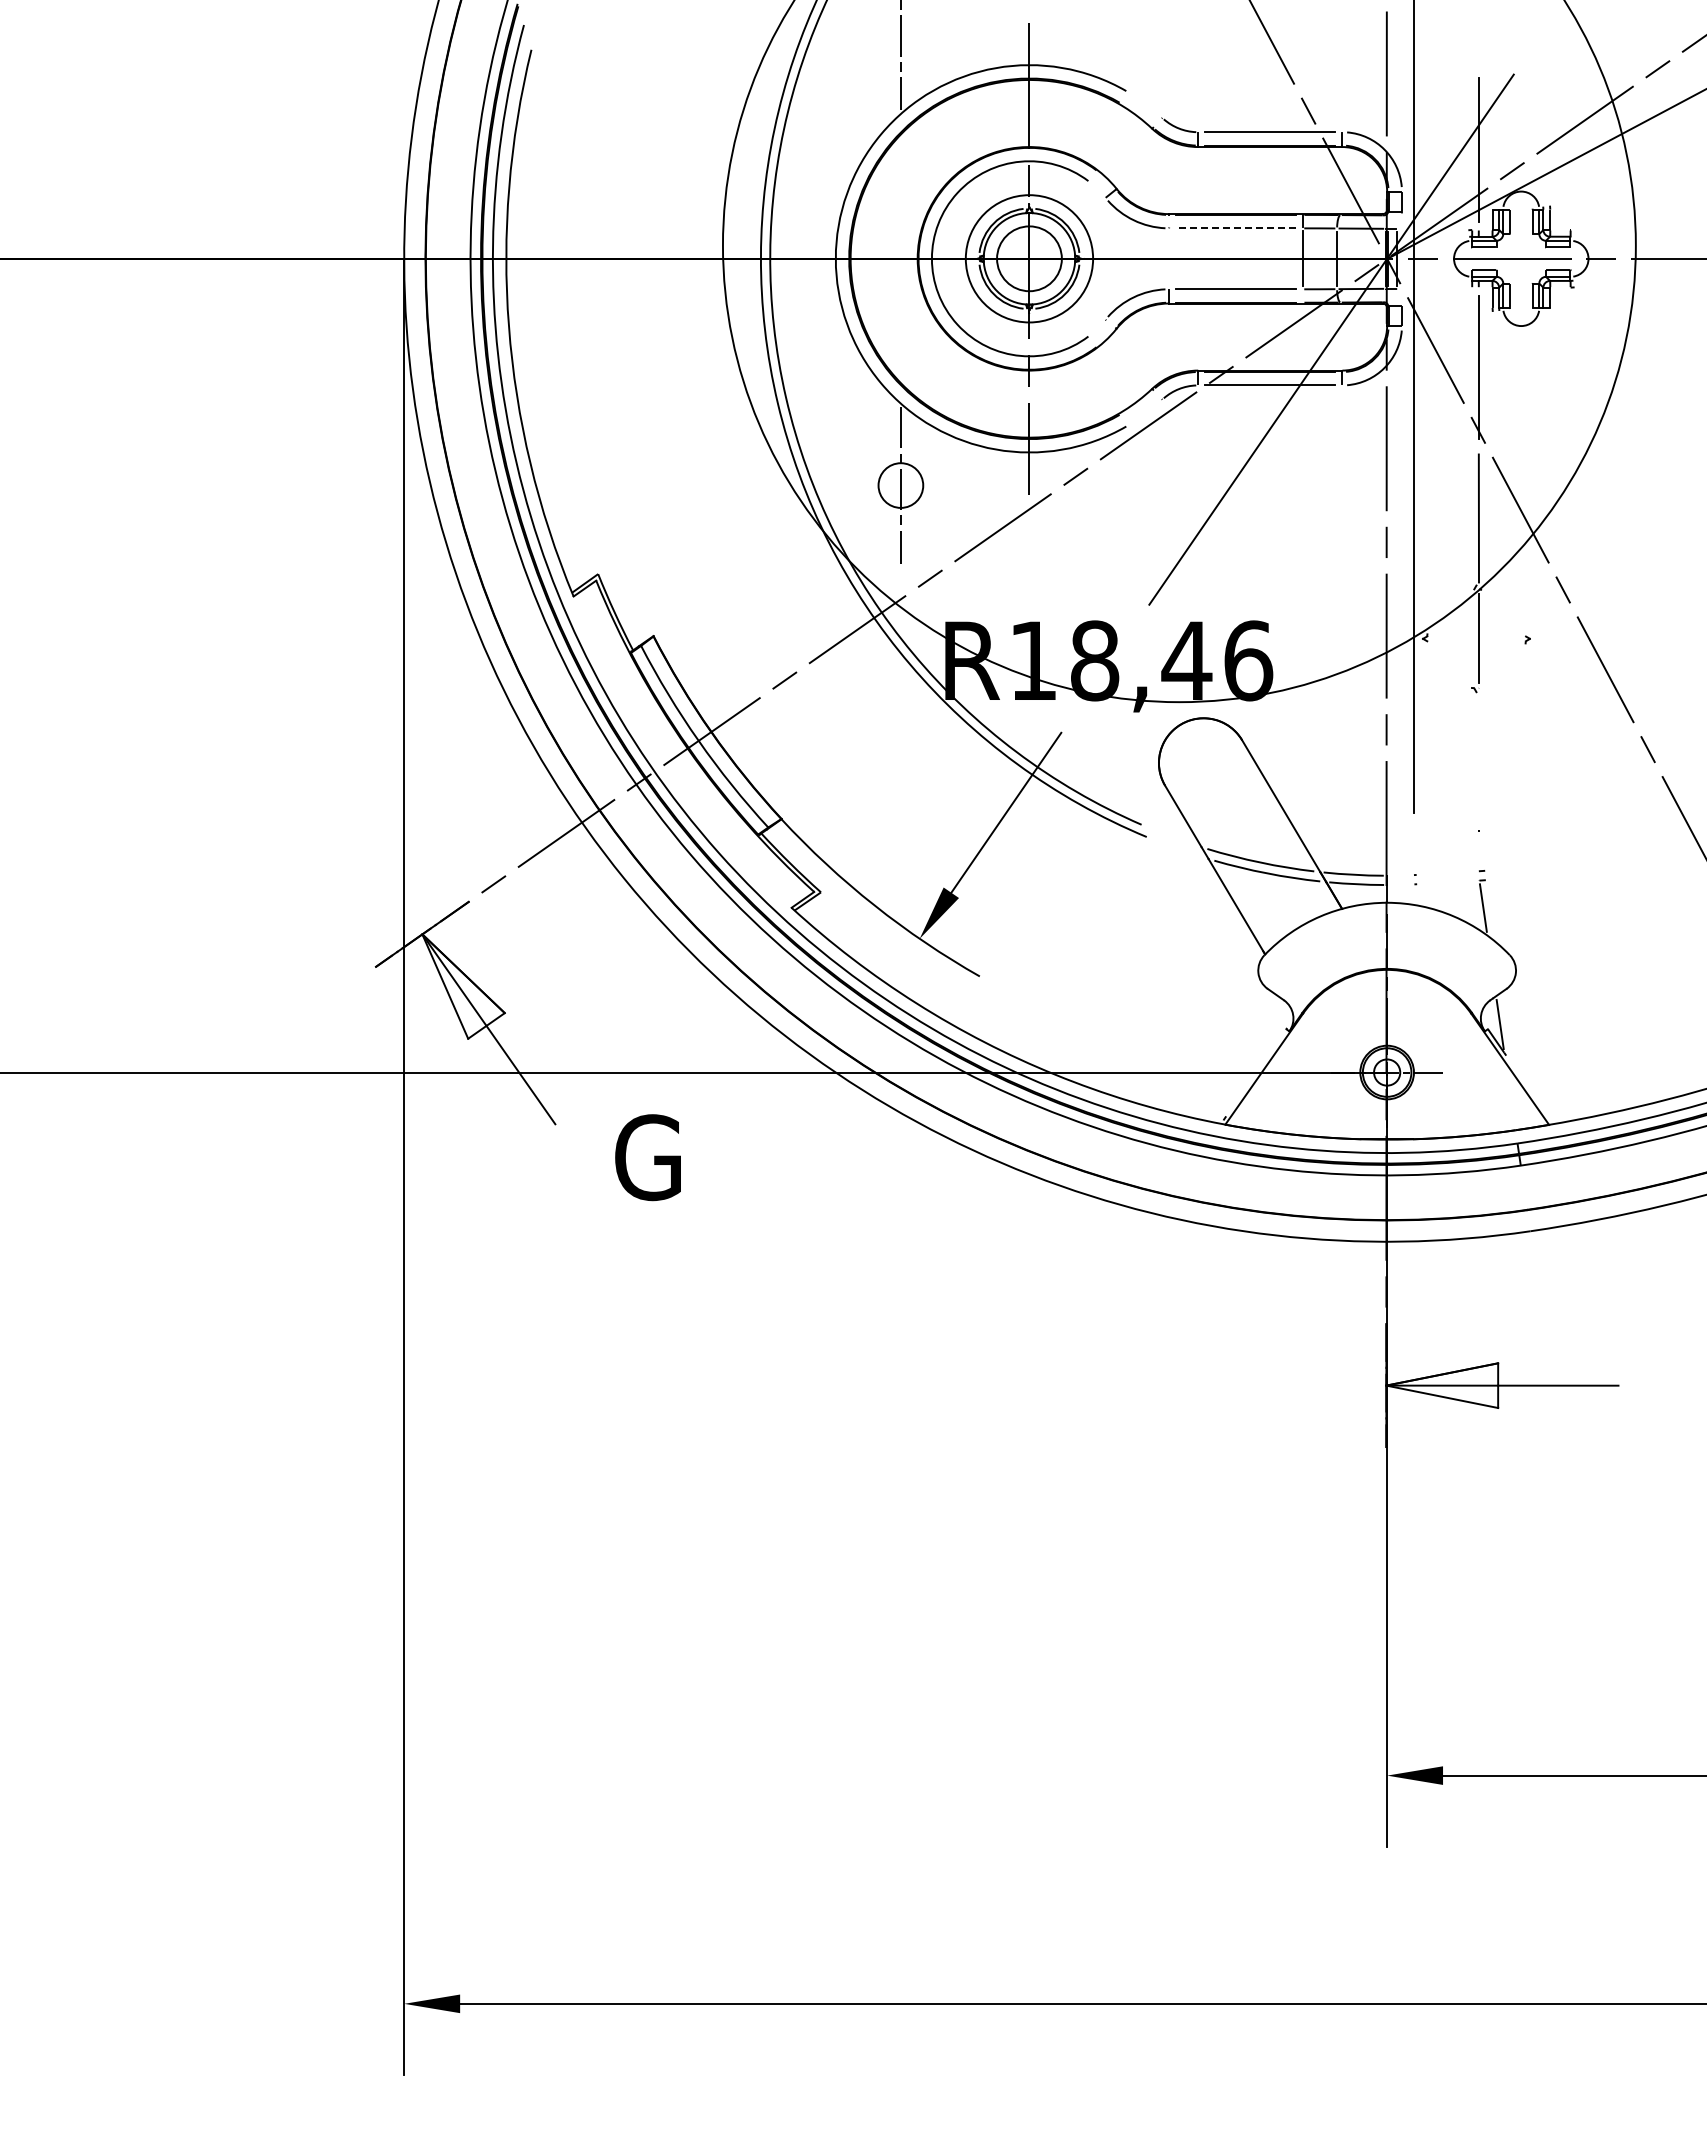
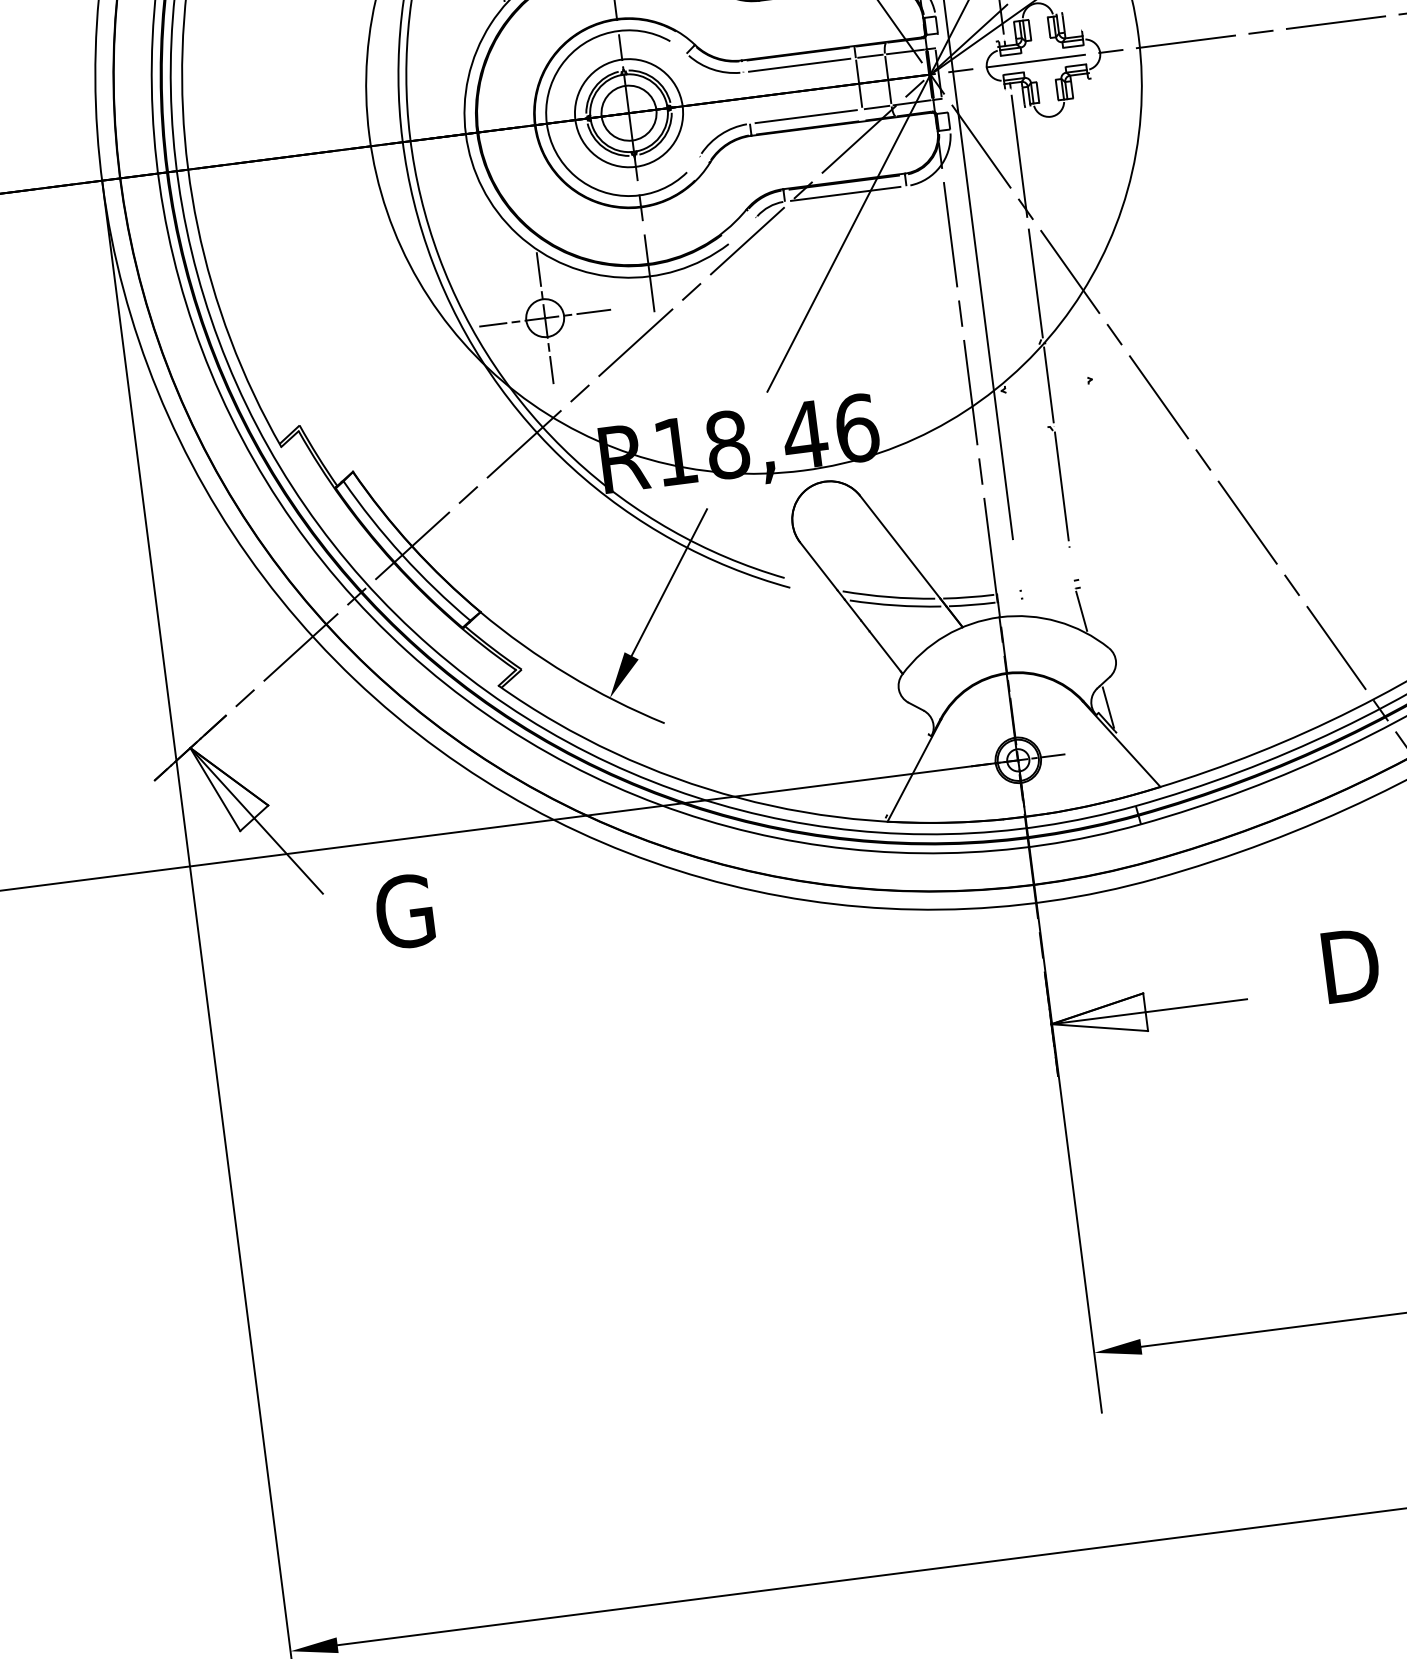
line: (1235, 228) -> (799, 65), dashed -> solid
line: (900, 485) -> (544, 318), added
line: (1478, 759) -> (1061, 486), added

